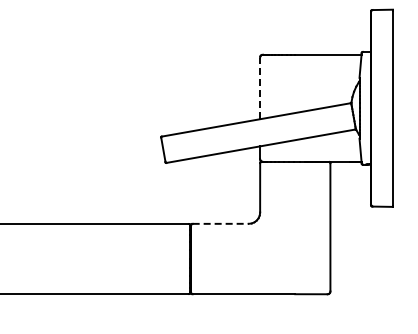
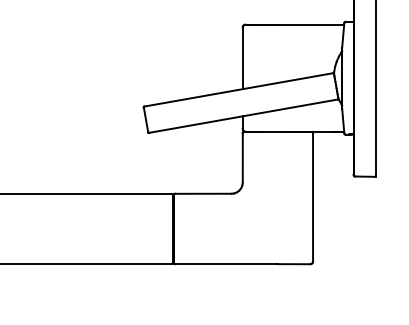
line: (260, 88) -> (243, 58), dashed -> solid
line: (221, 223) -> (204, 193), dashed -> solid

